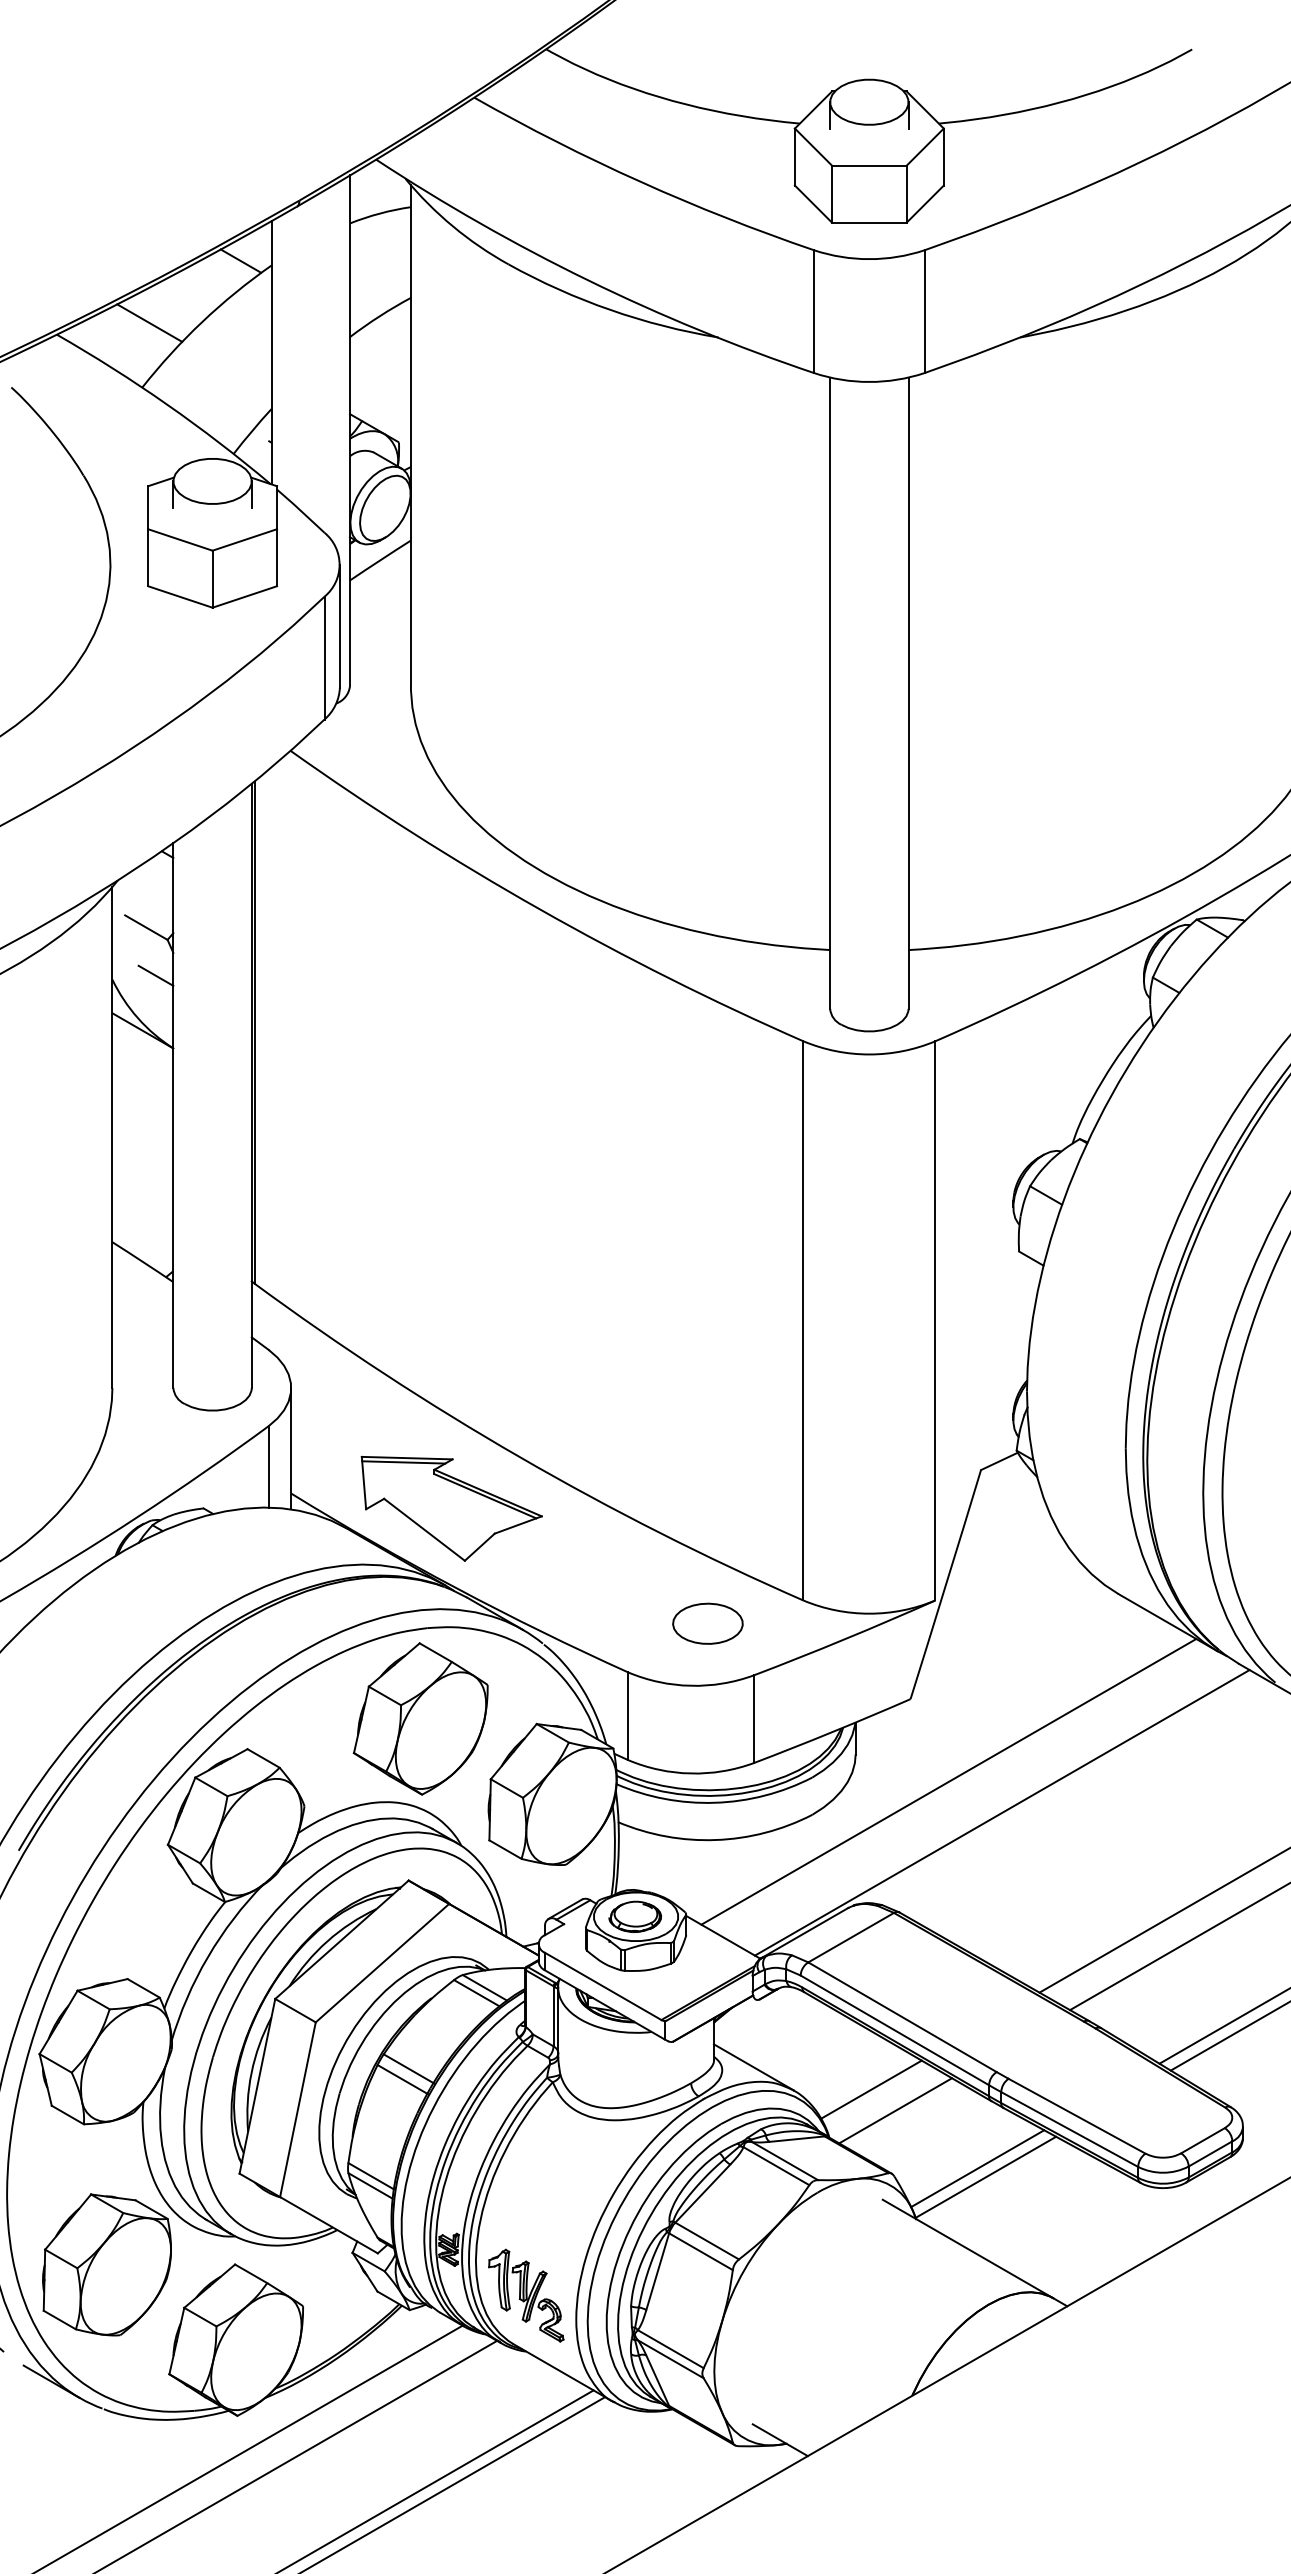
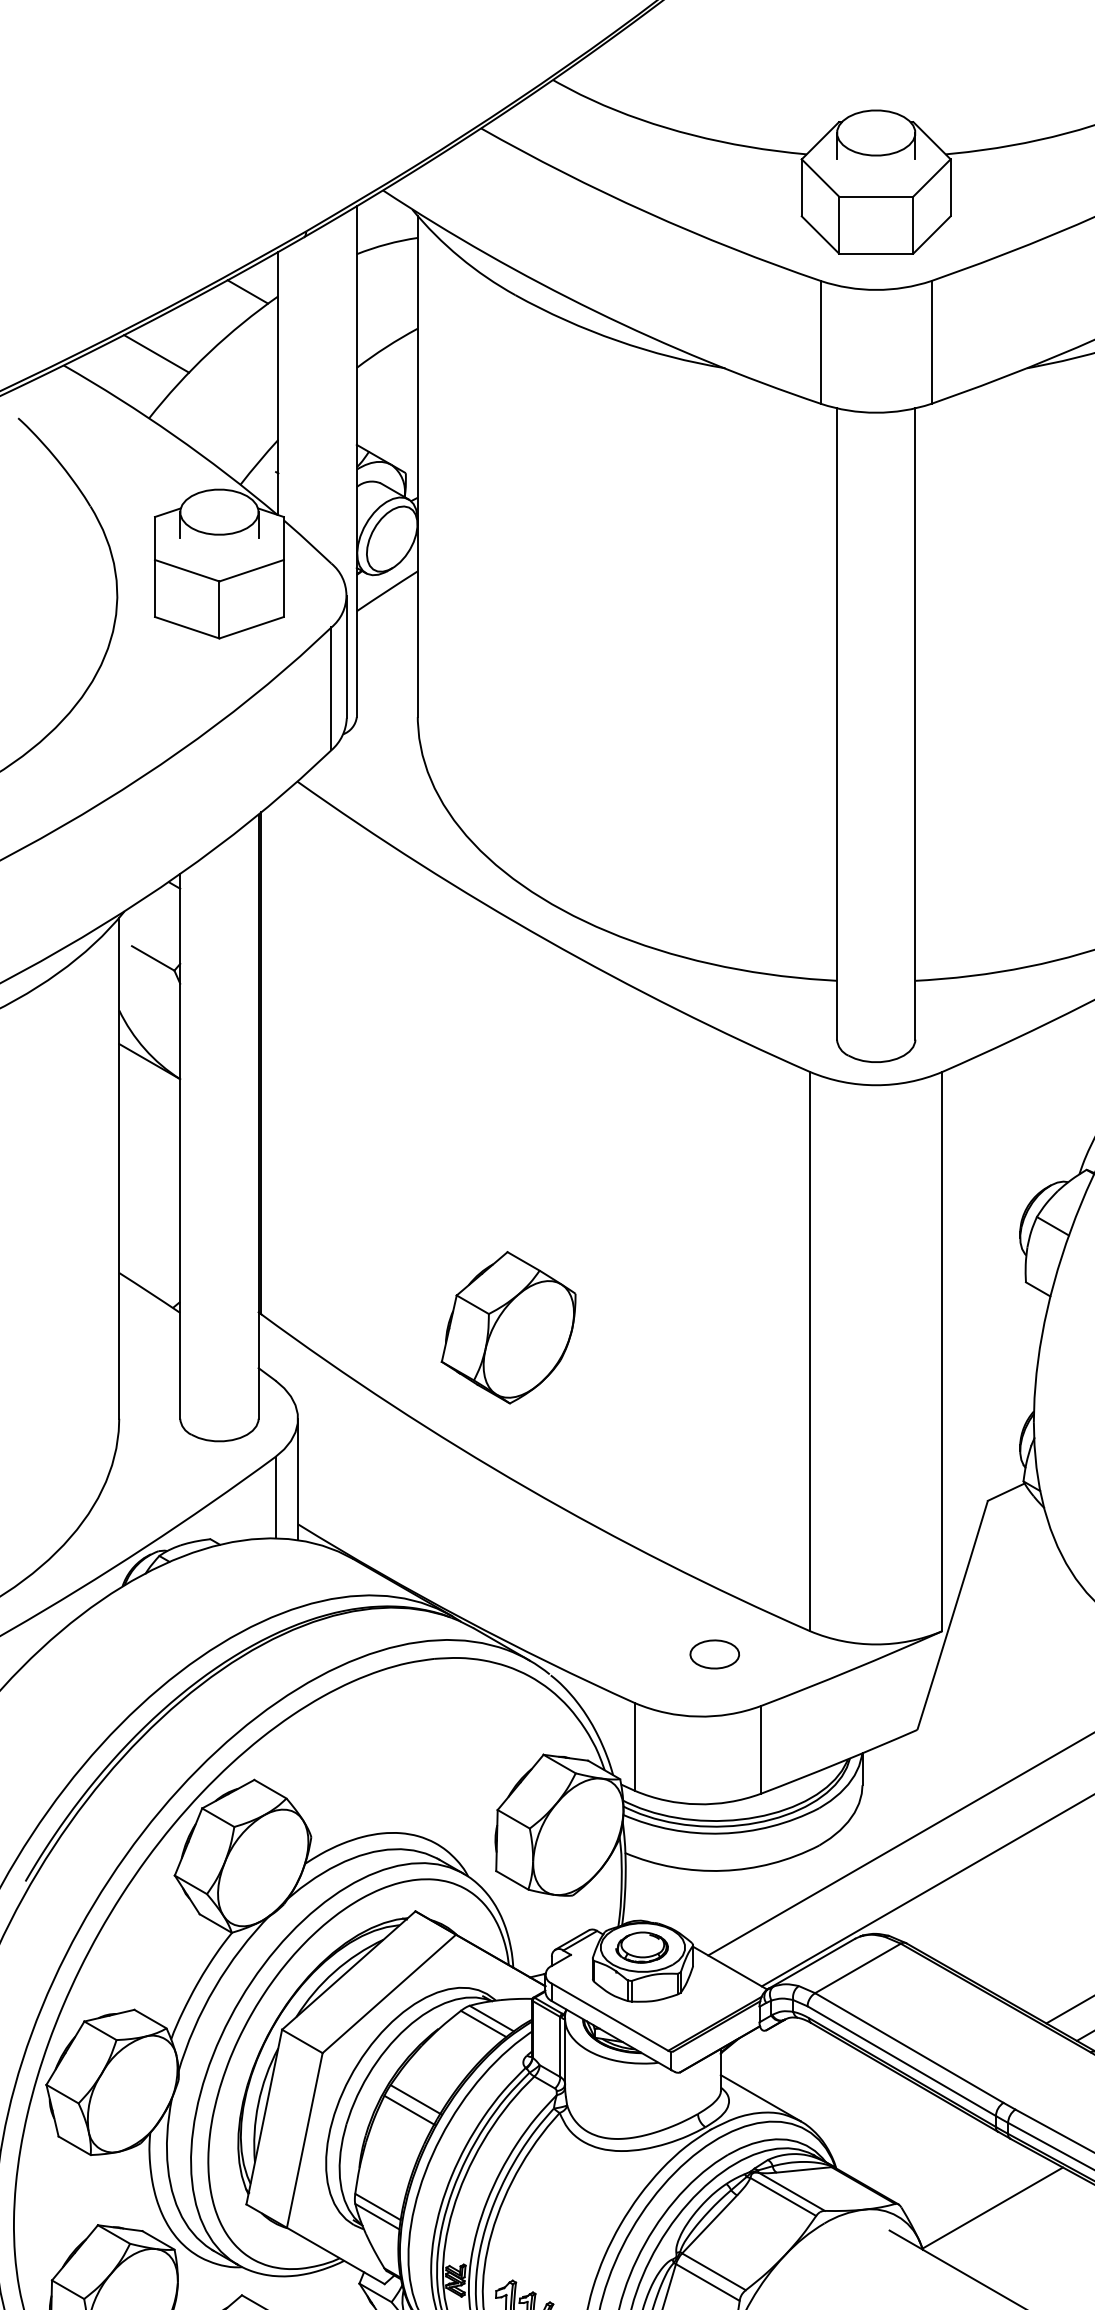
line: (155, 975) -> (162, 1006), removed
part: (451, 1508) -> (458, 1539), removed
part: (707, 1623) -> (714, 1654), size x0.7
part: (420, 1718) -> (508, 1327), moved
line: (871, 2089) -> (878, 2120), removed
line: (895, 2110) -> (902, 2141), removed
line: (977, 2168) -> (984, 2199), removed

